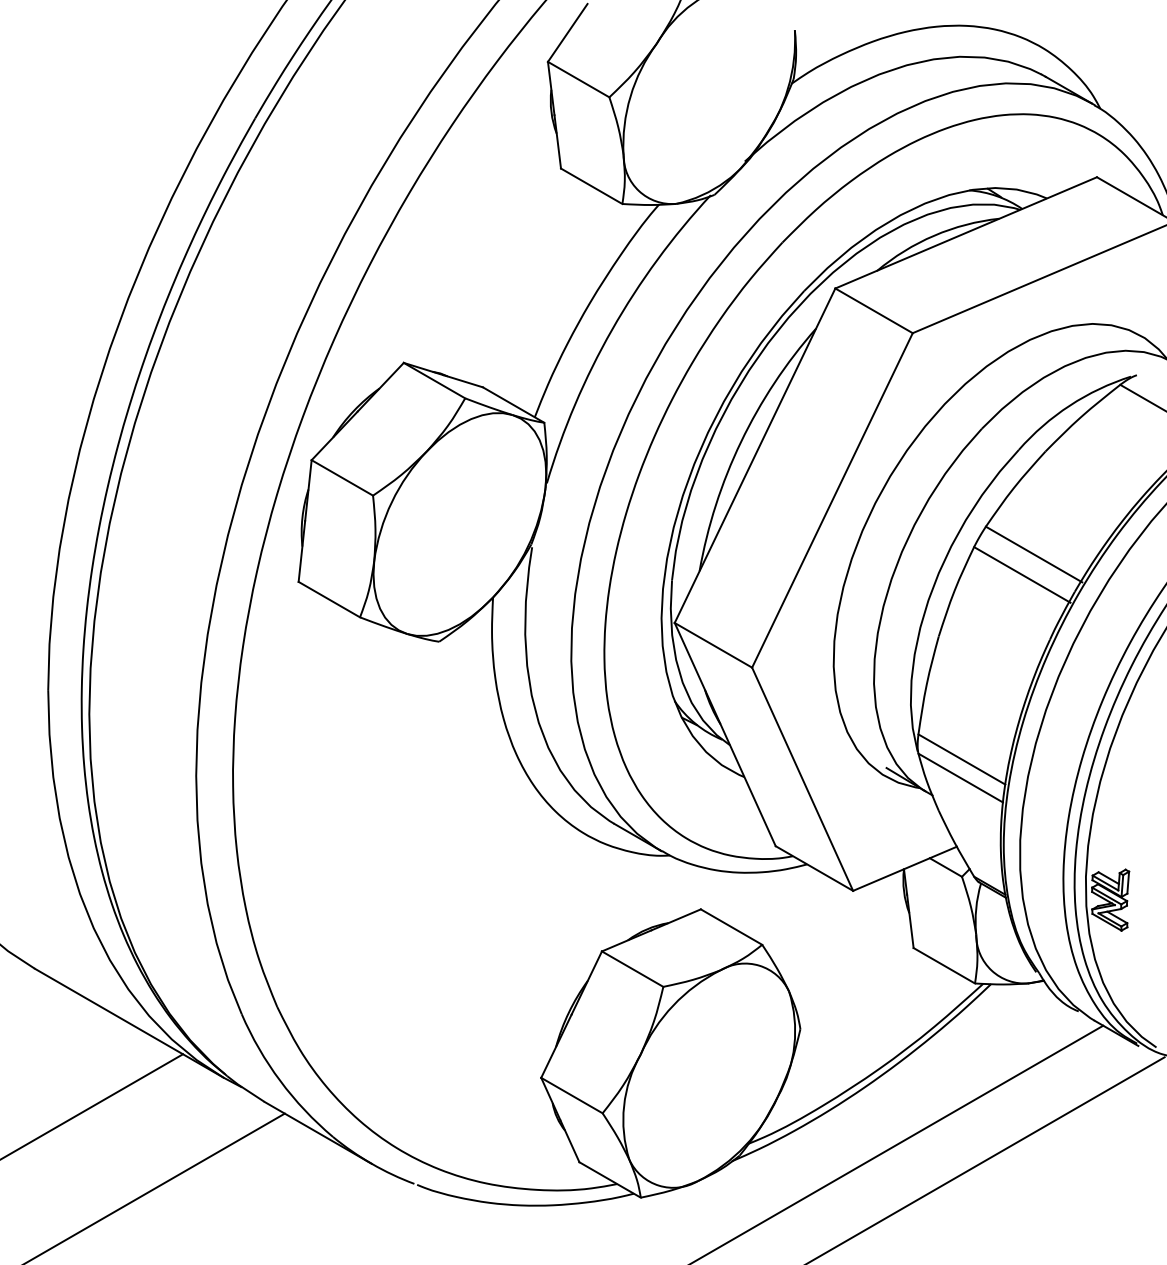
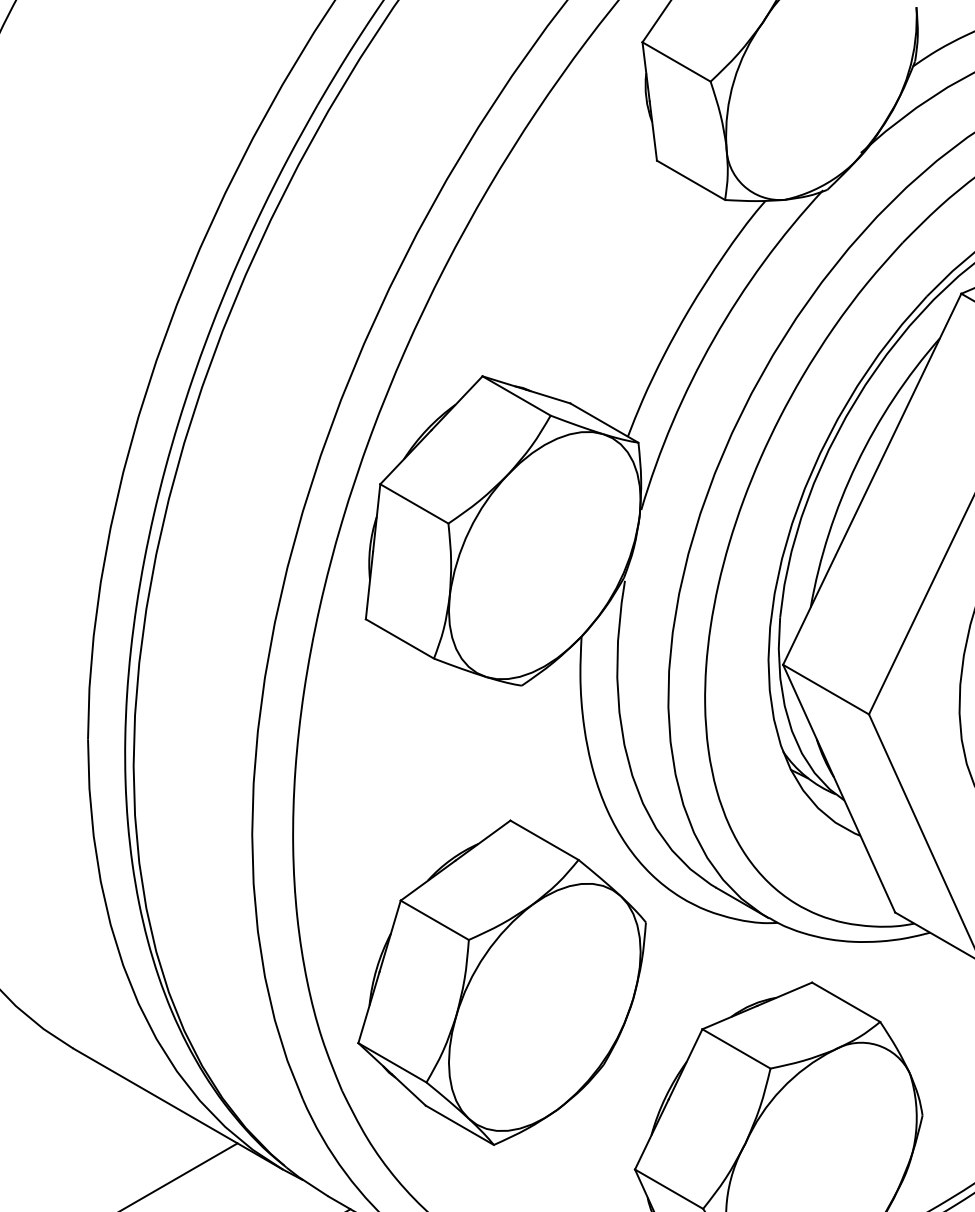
part: (420, 909) -> (501, 982), added

